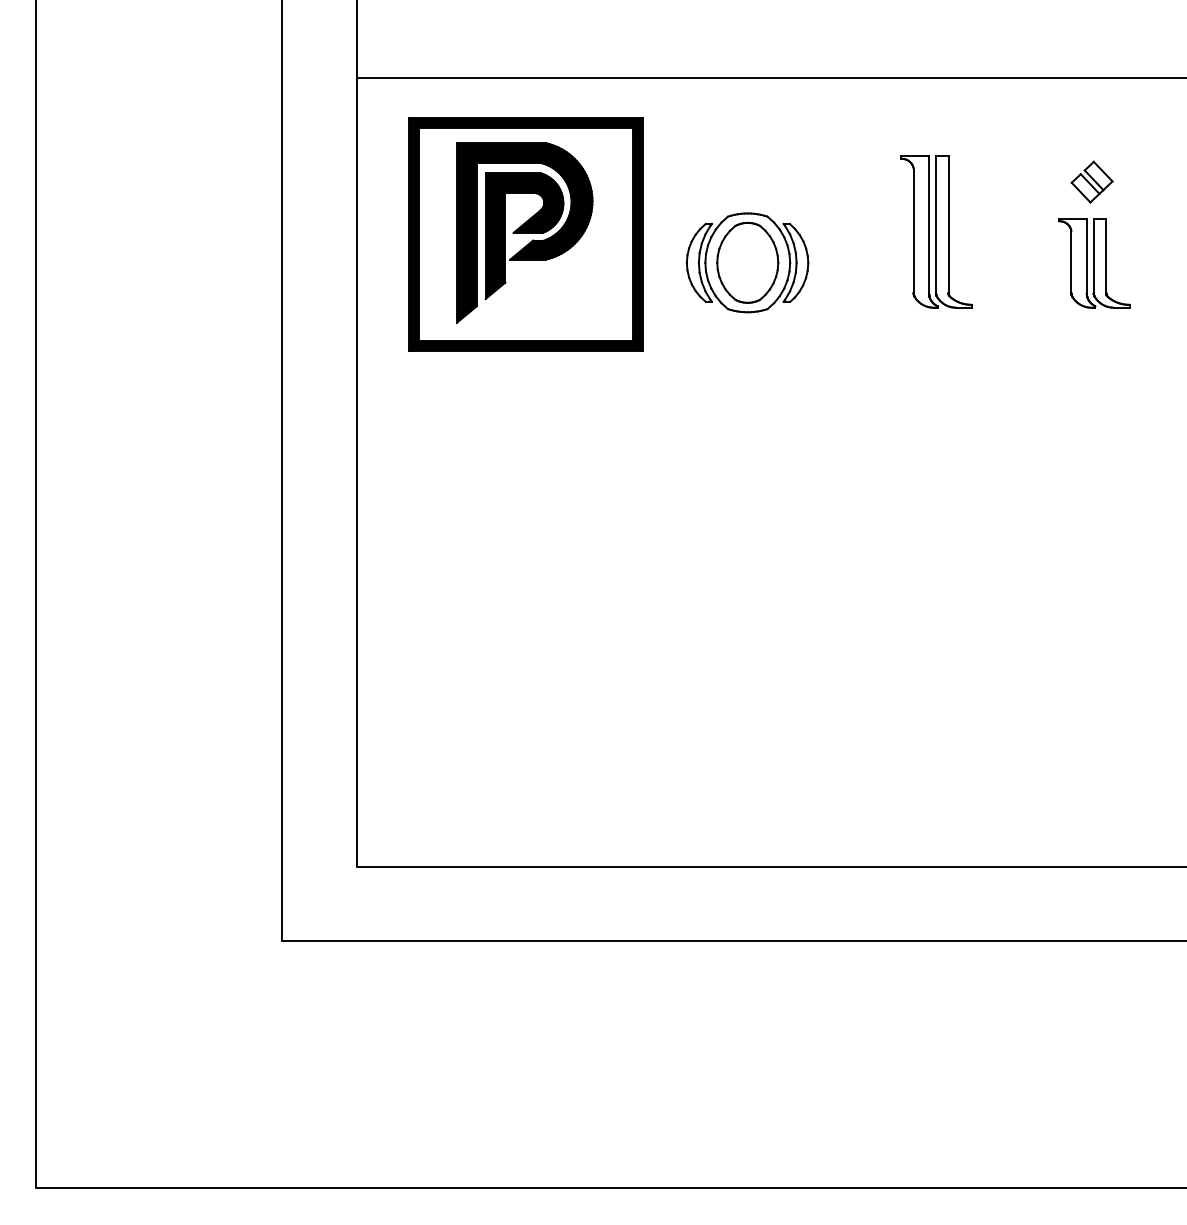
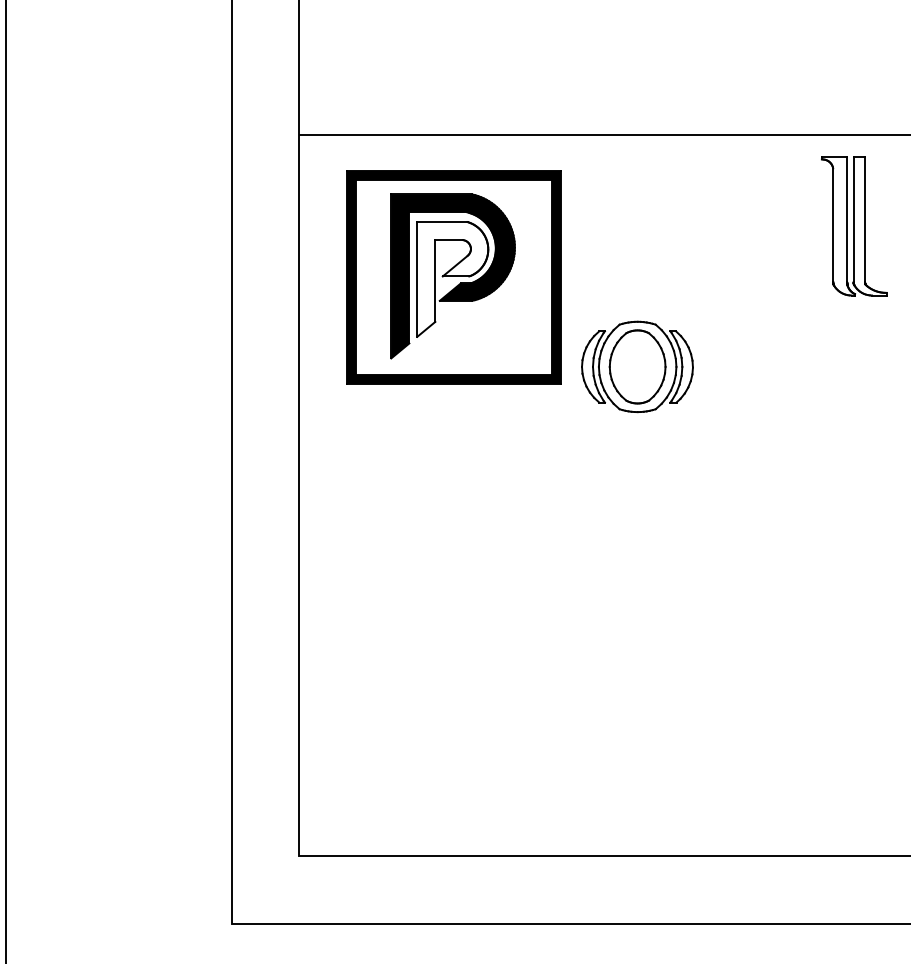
part: (936, 231) -> (854, 225), moved
fill: (524, 235) -> (452, 278), removed
part: (747, 262) -> (637, 366), moved

